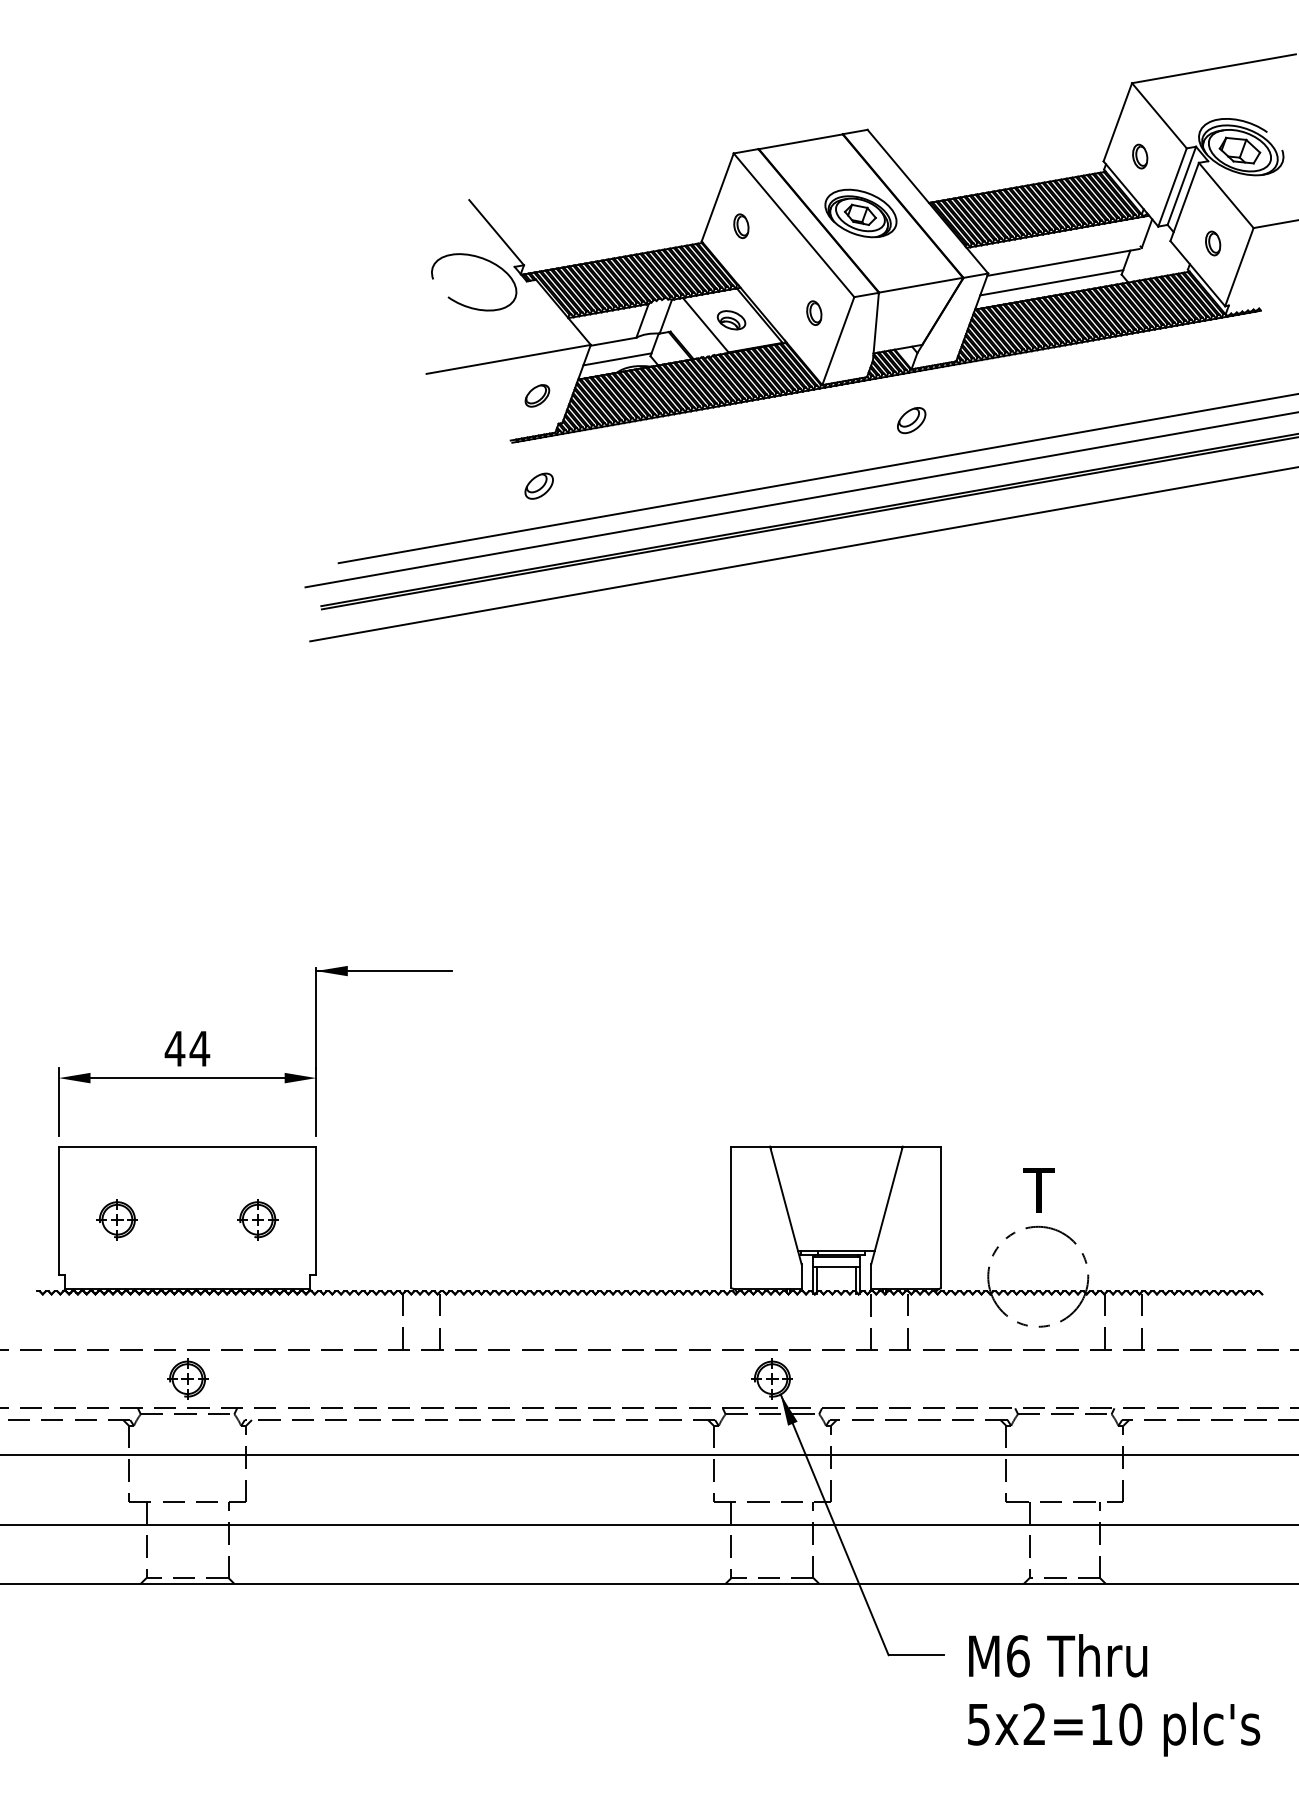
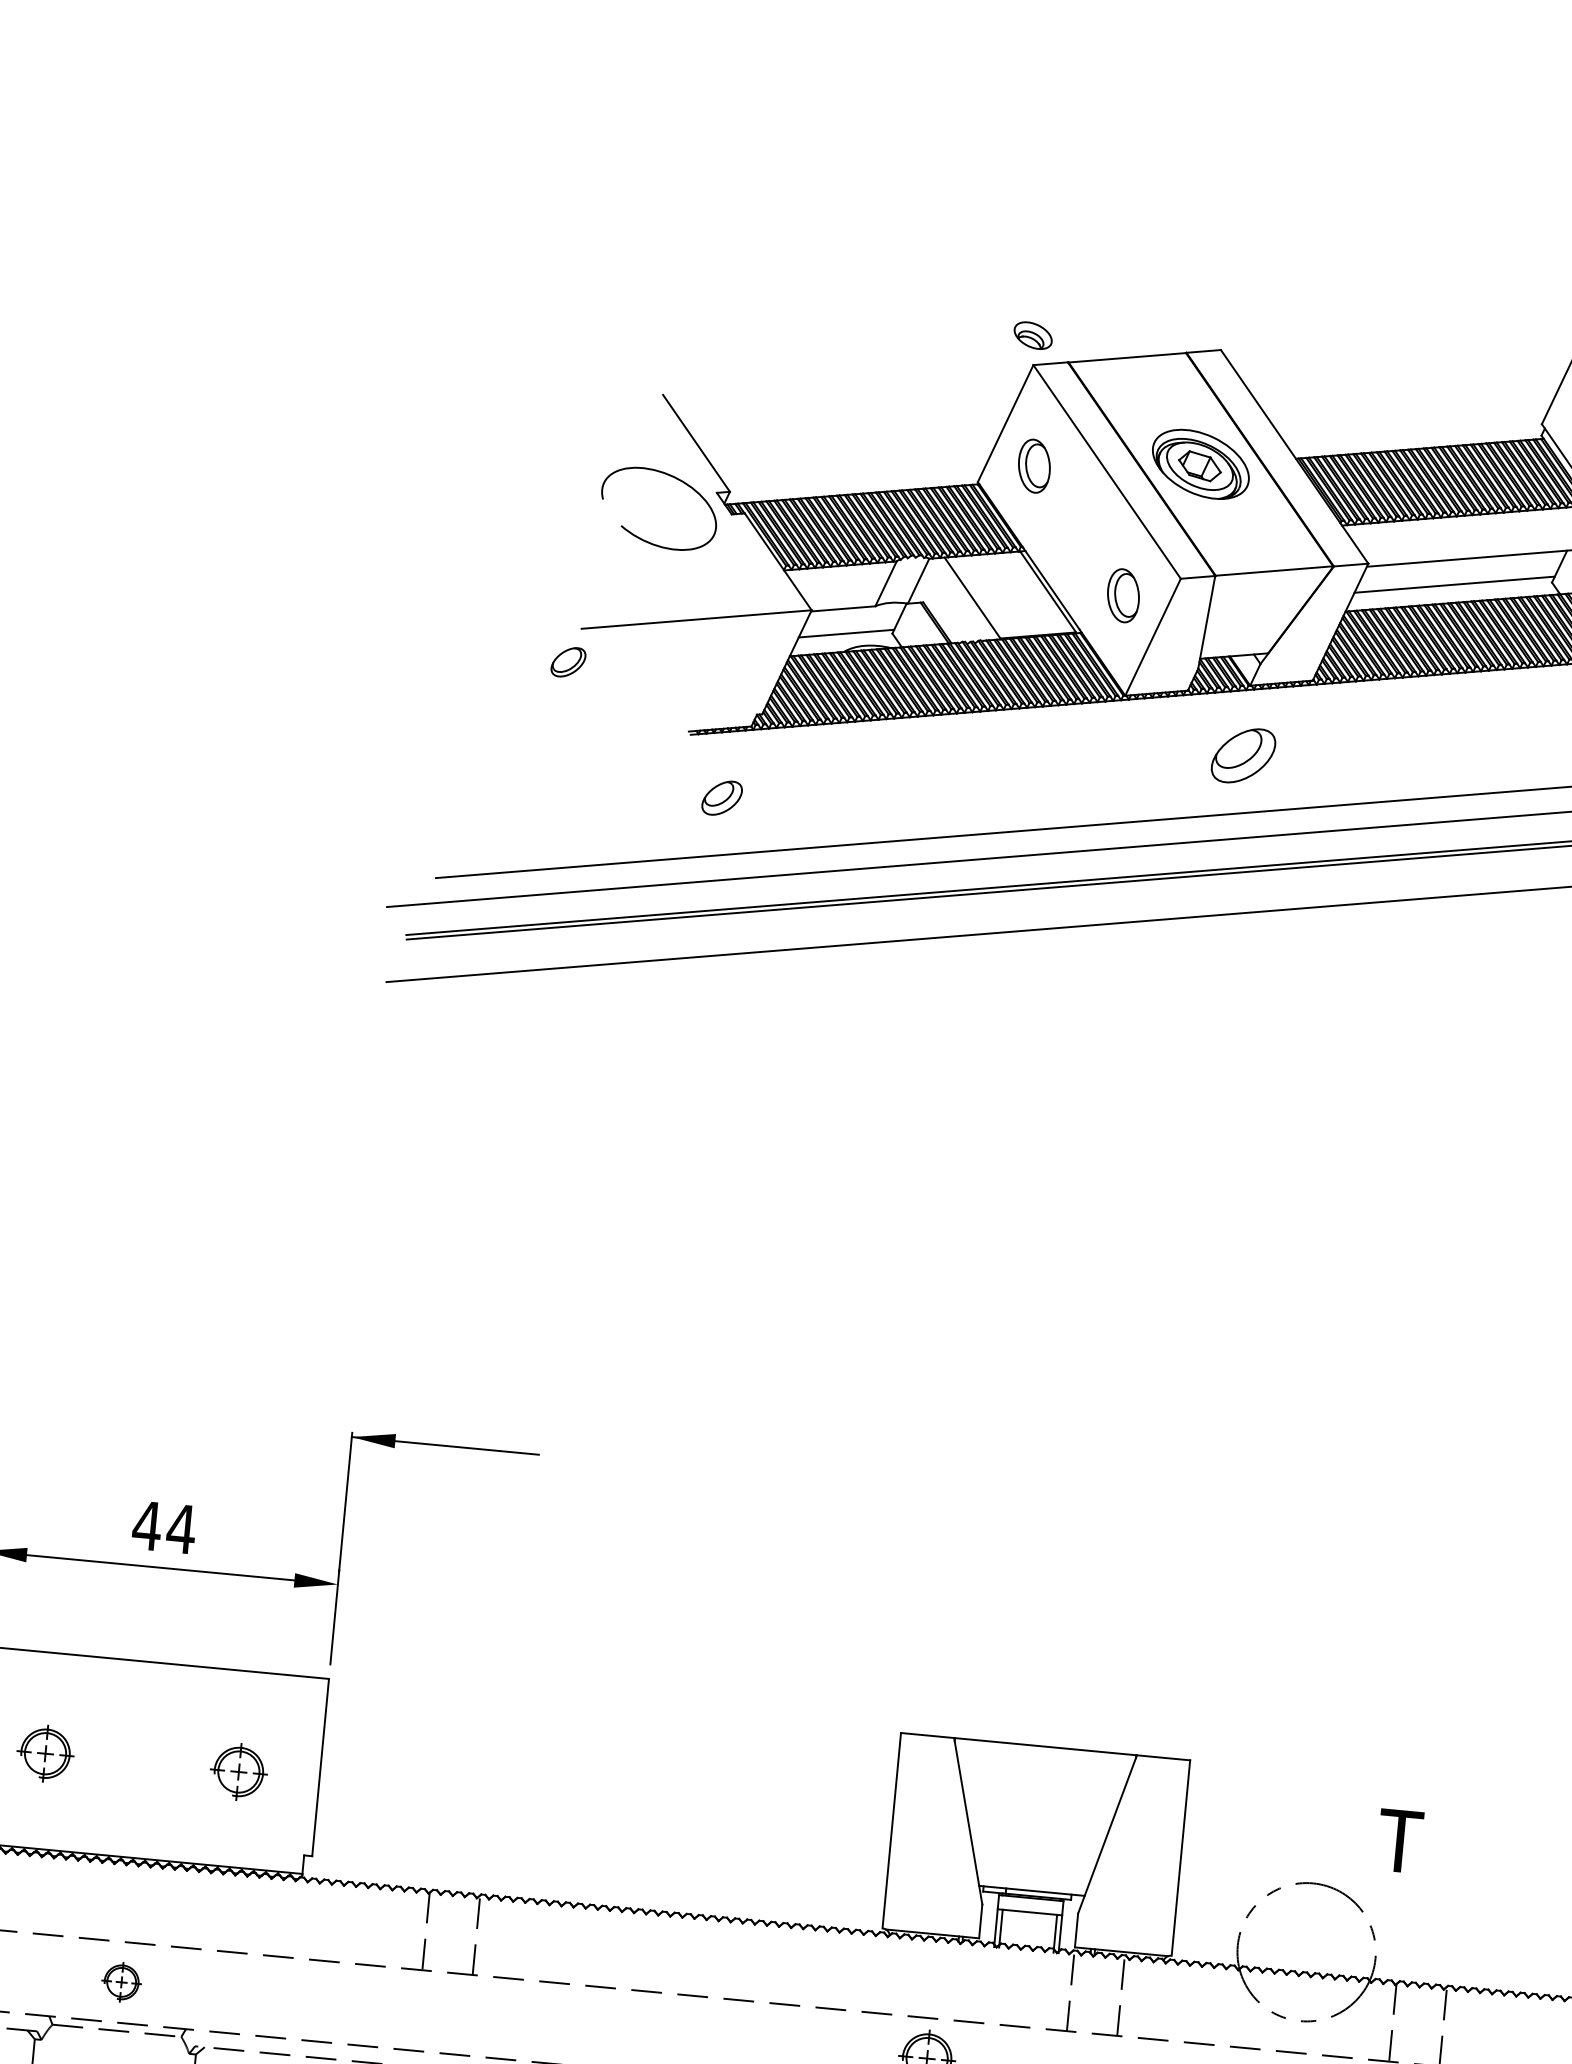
part: (741, 226) -> (1034, 466), size x1.6
part: (814, 312) -> (1123, 594), size x1.6
part: (731, 320) -> (1033, 335), moved
part: (537, 395) -> (568, 661), moved
part: (911, 420) -> (1243, 756), size x1.6
text: (1038, 1190) -> (1399, 1841), moved
part: (187, 1378) -> (121, 1981), size x0.7

